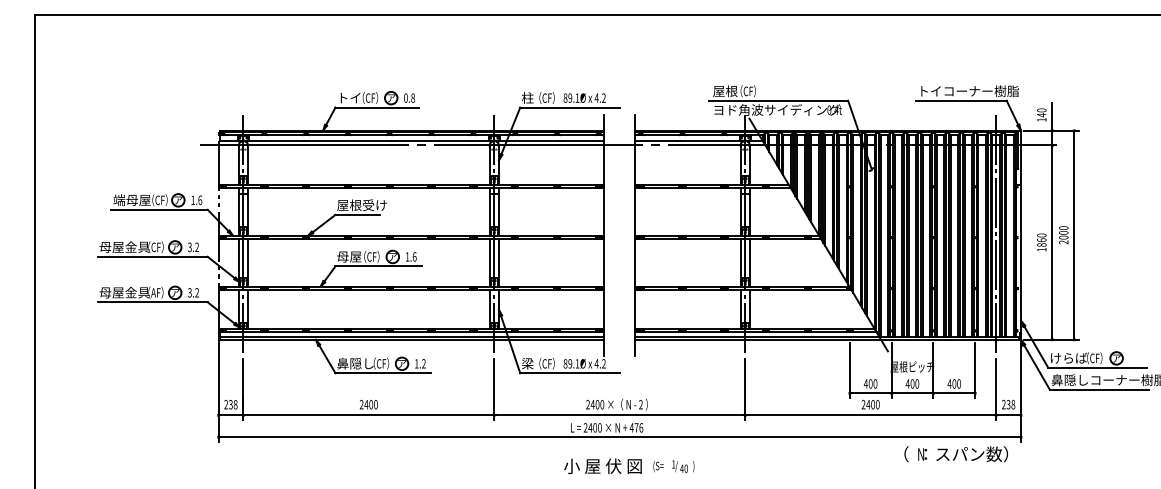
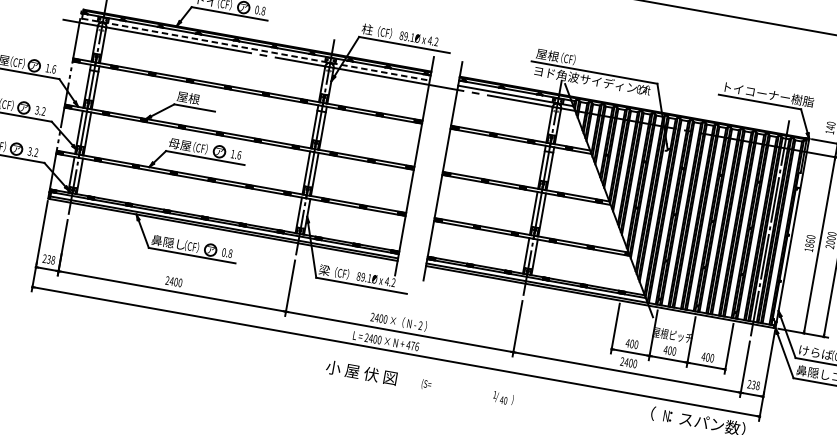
line: (412, 140) -> (256, 49), solid -> dashed
text: (374, 204) -> (211, 101), 屋根受け -> 屋根
text: (419, 363) -> (226, 252), 1.2 -> 0.8
text: (602, 466) -> (361, 372), moved
text: (683, 466) -> (503, 398), moved

